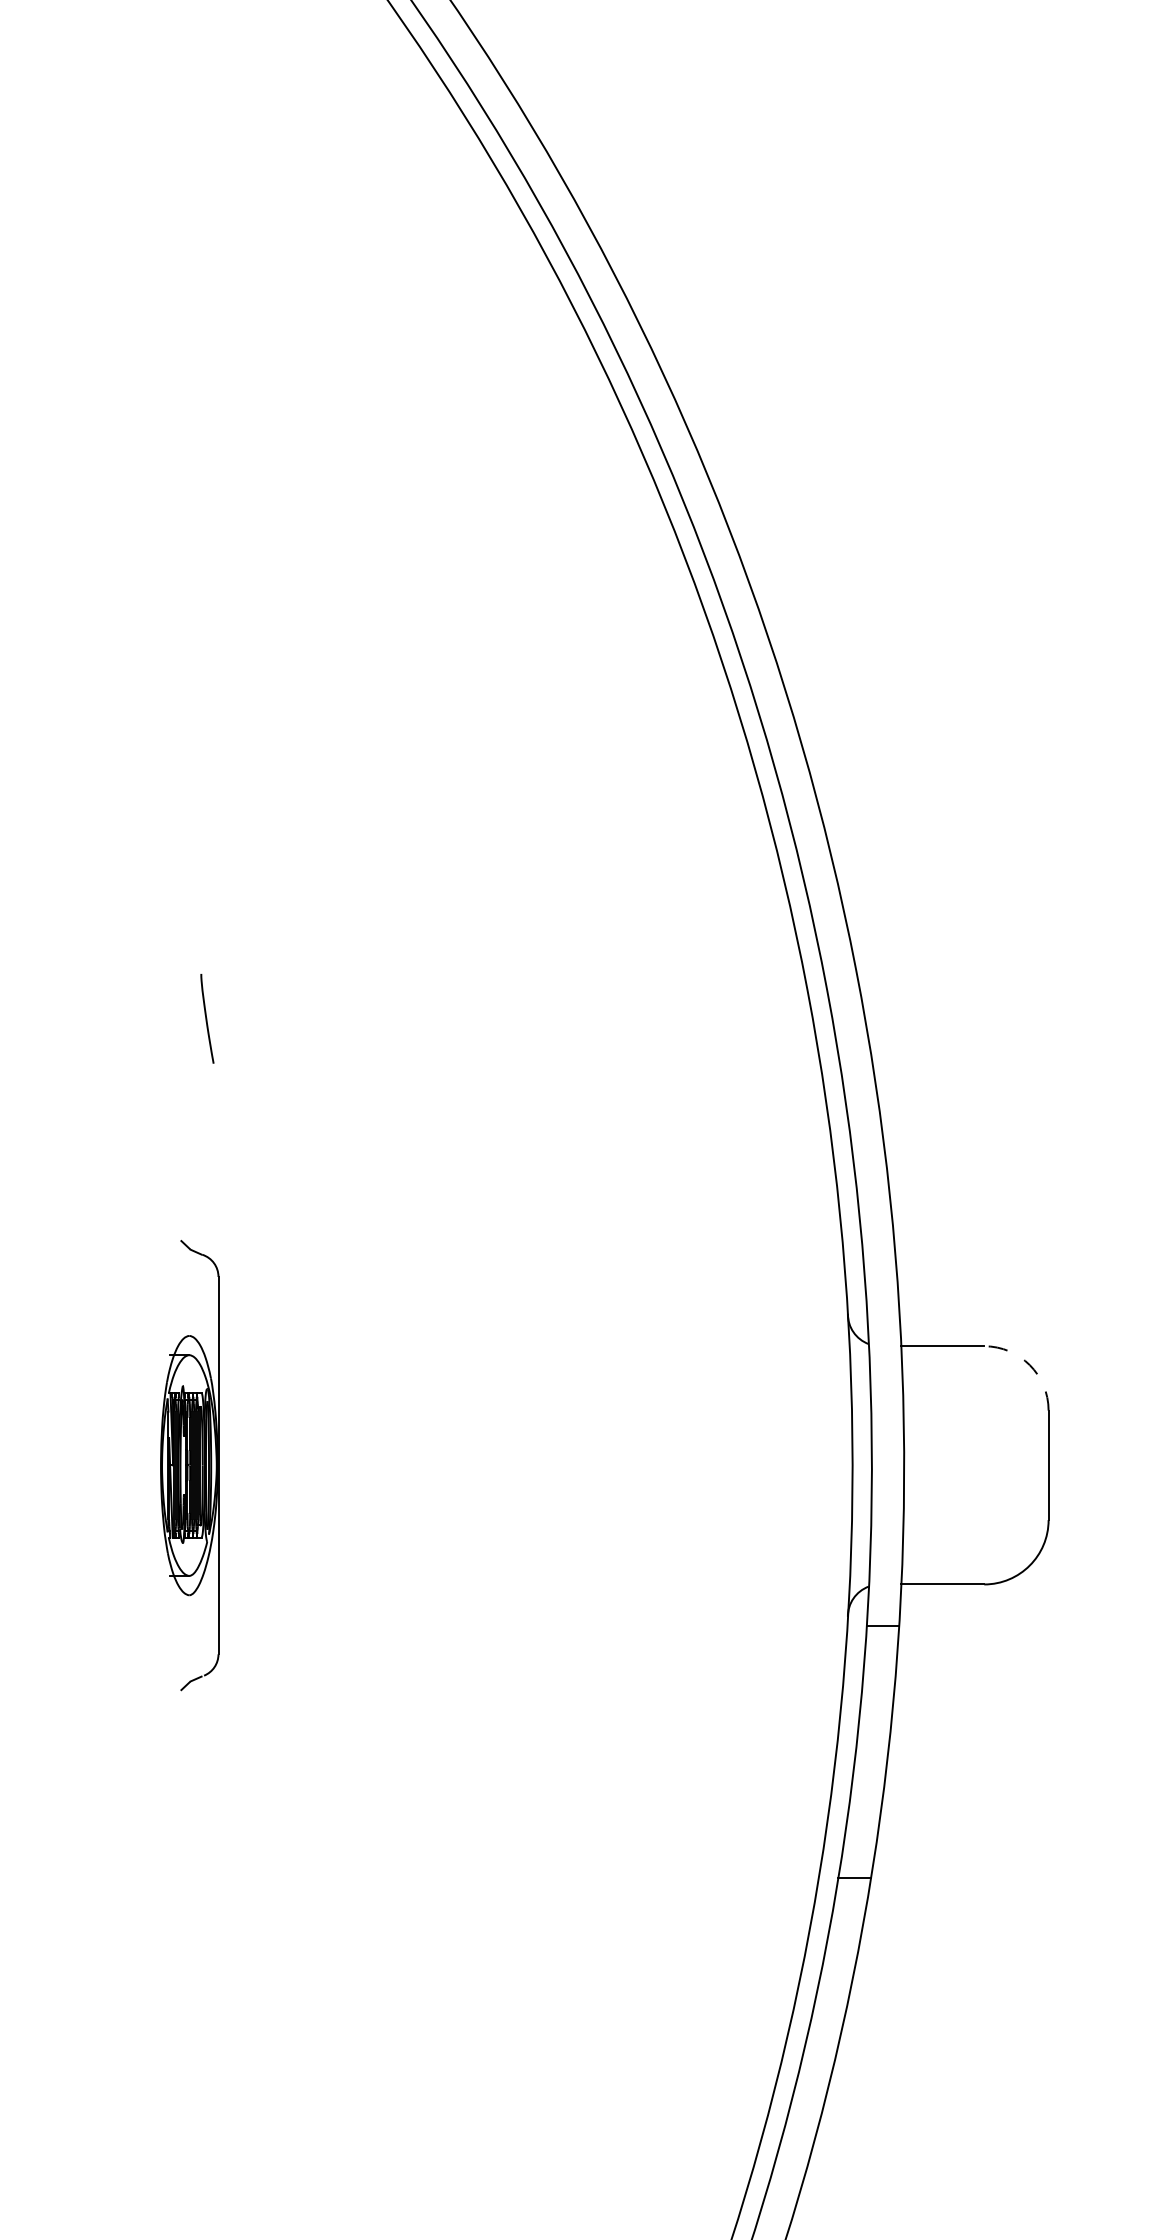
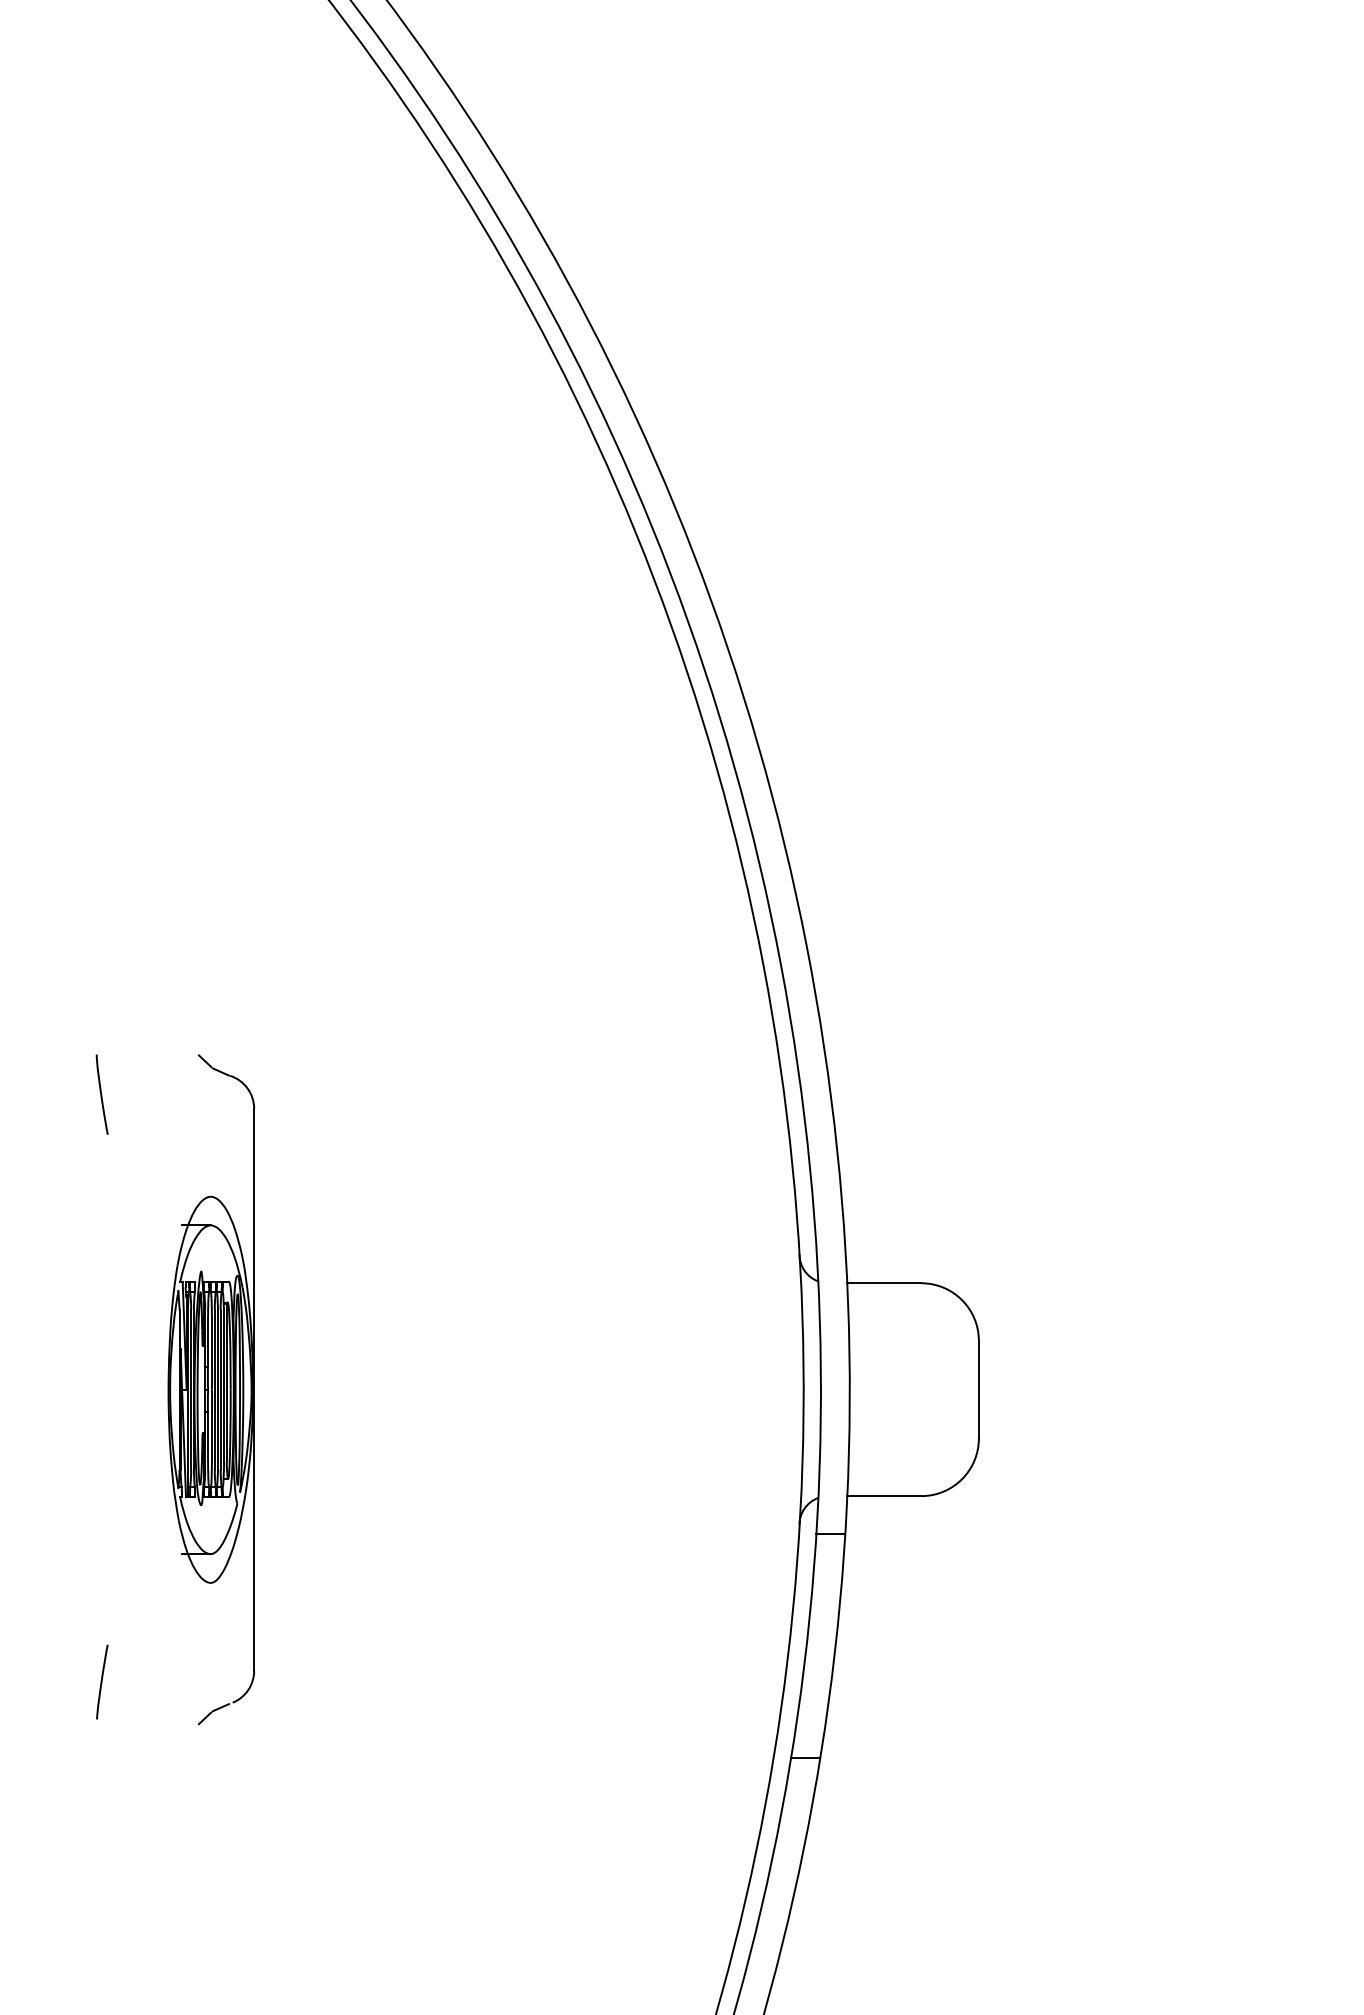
line: (206, 1018) -> (101, 1094), moved
arc: (1030, 1365) -> (962, 1300), dashed -> solid
part: (189, 1465) -> (211, 1389), size x1.67
line: (67, 1791) -> (102, 1681), added

